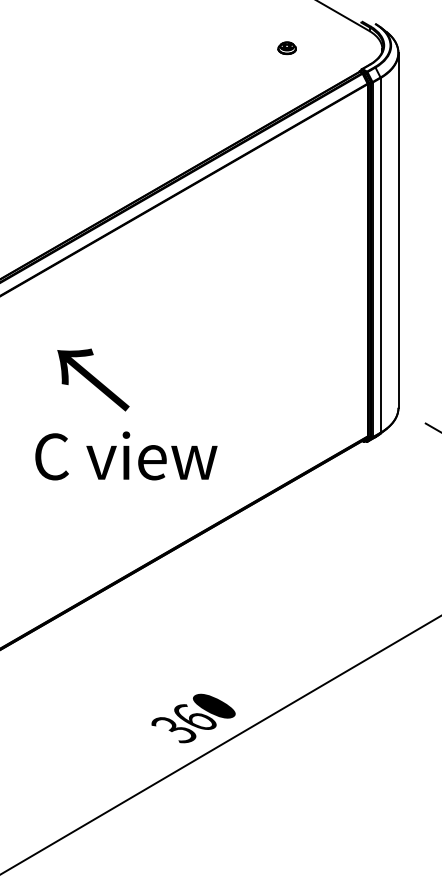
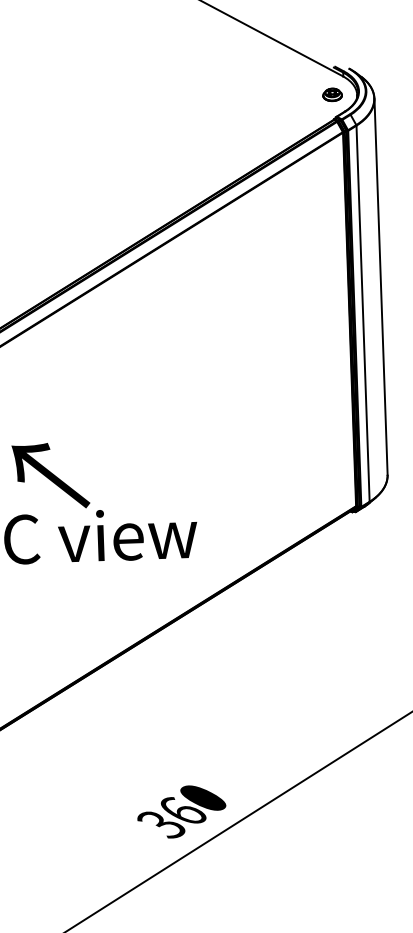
part: (286, 48) -> (331, 95), moved
text: (93, 379) -> (50, 475), moved

